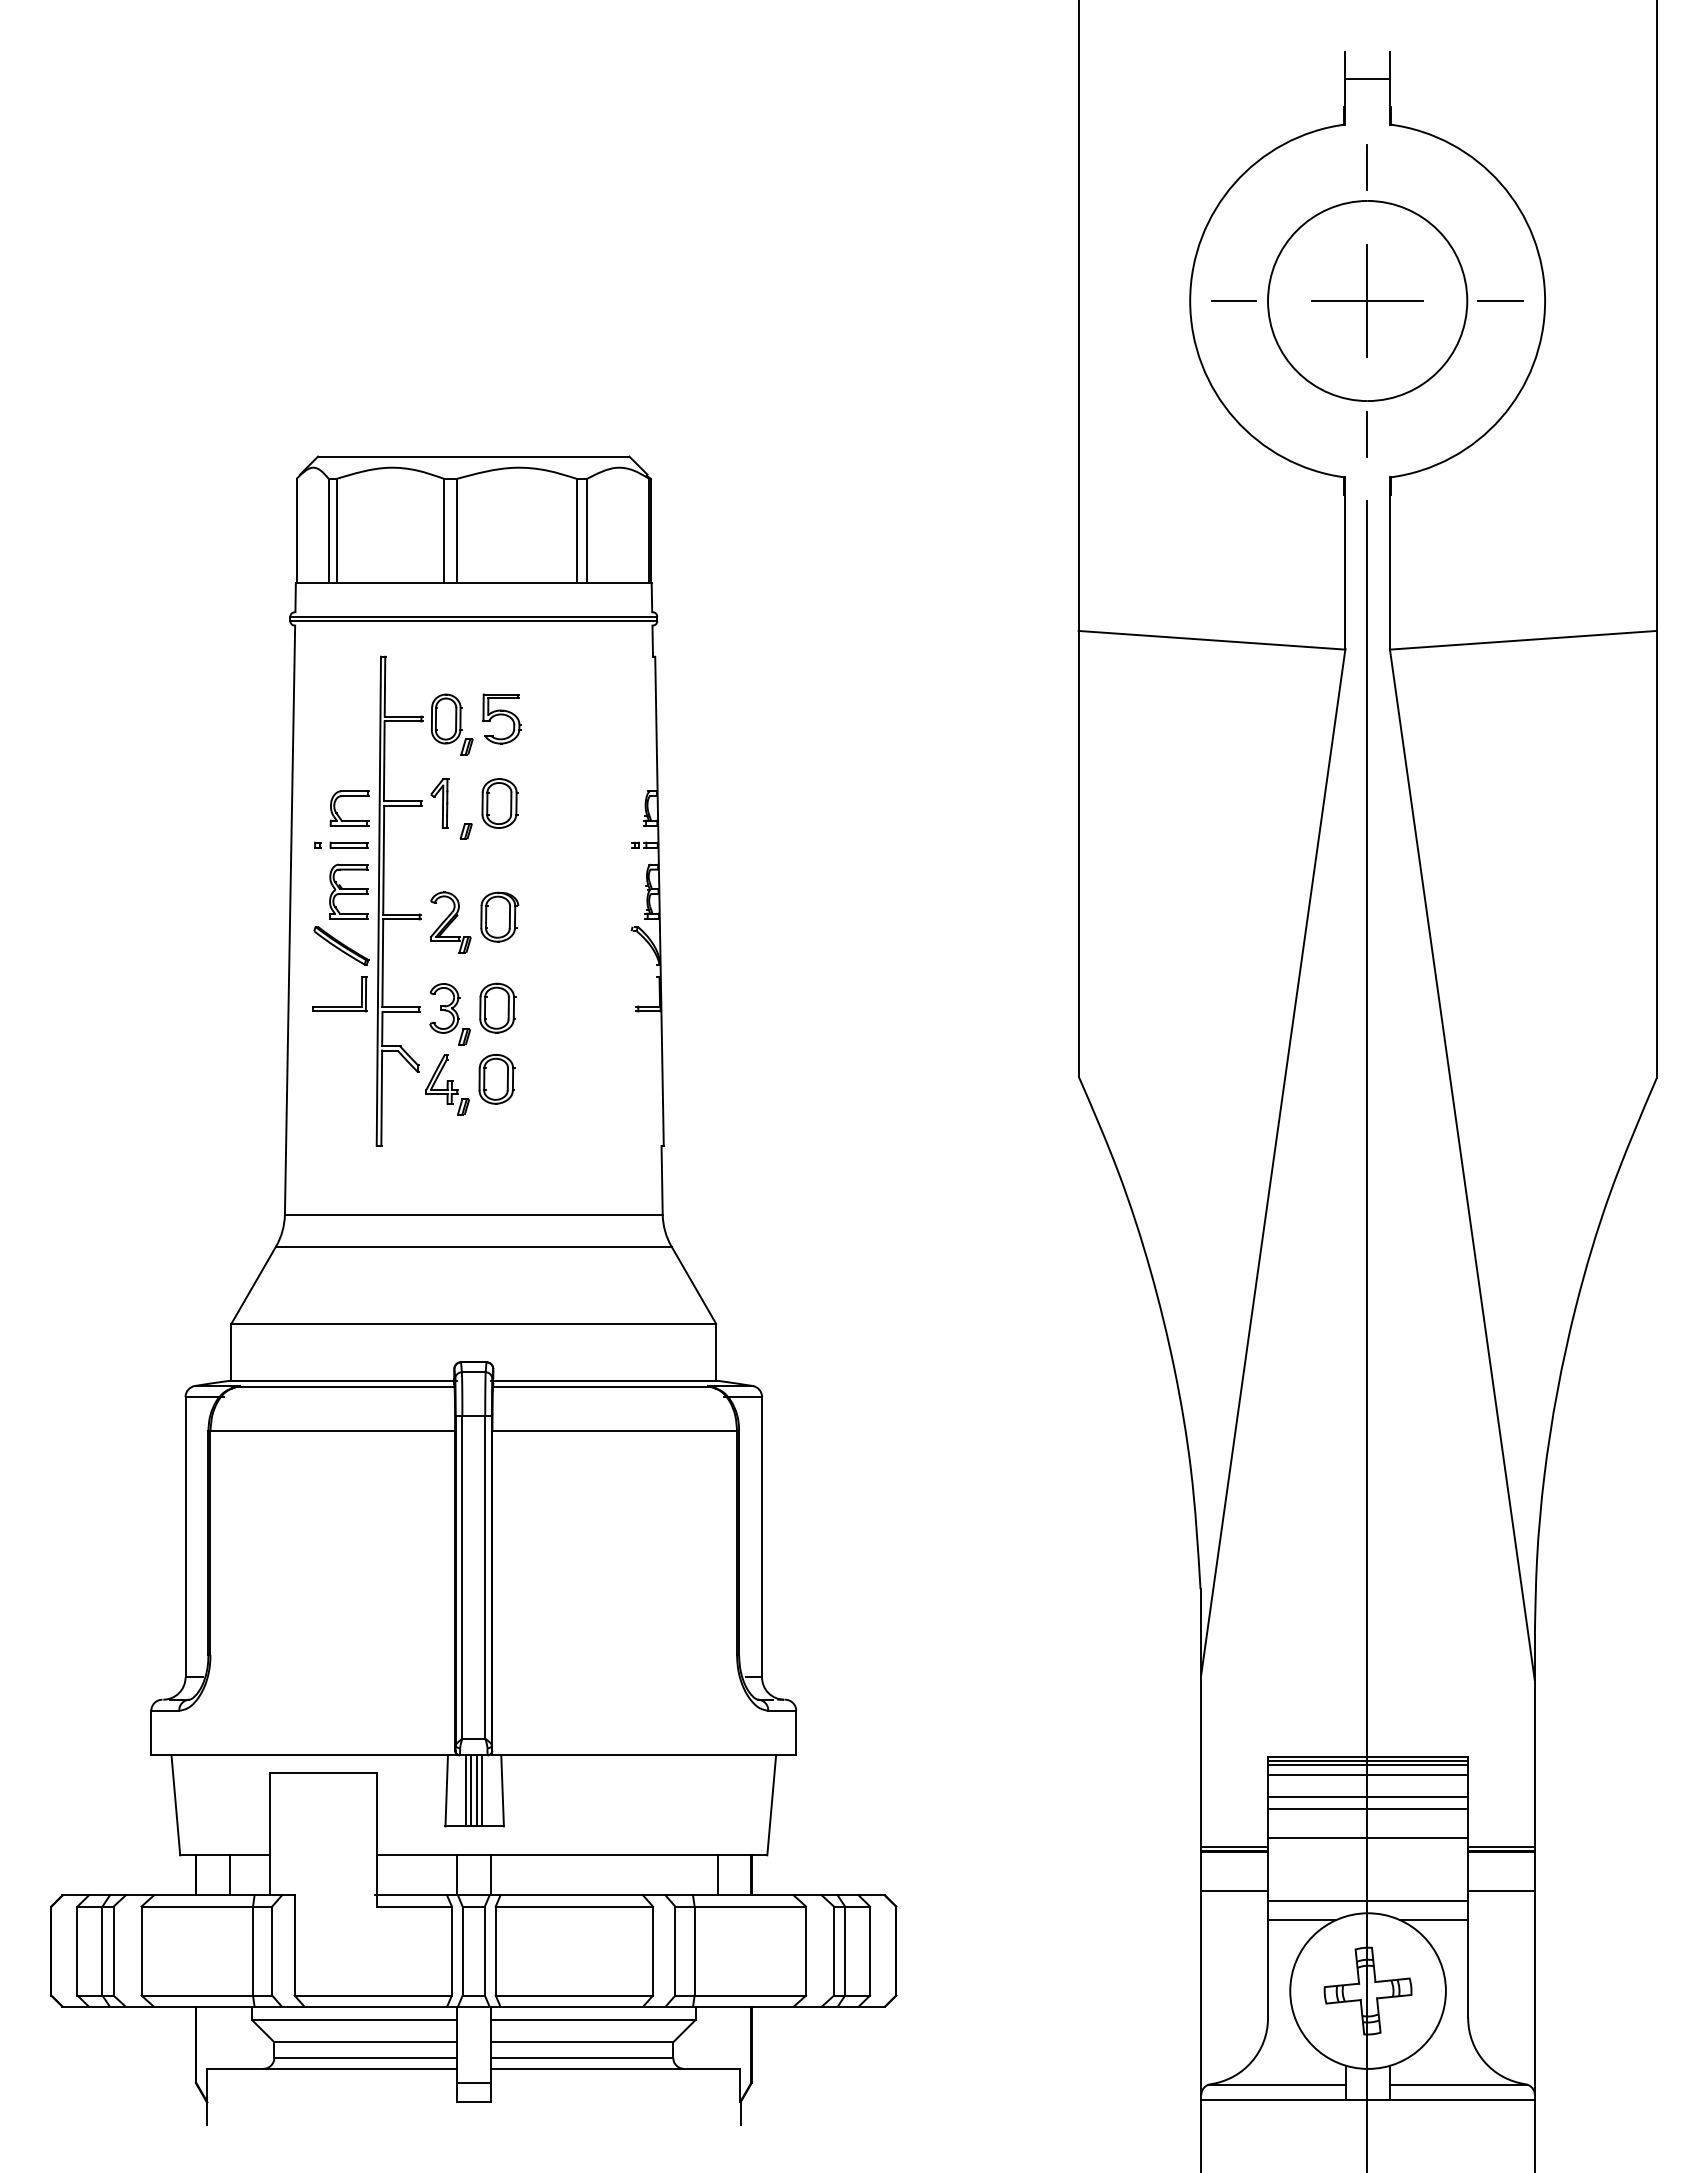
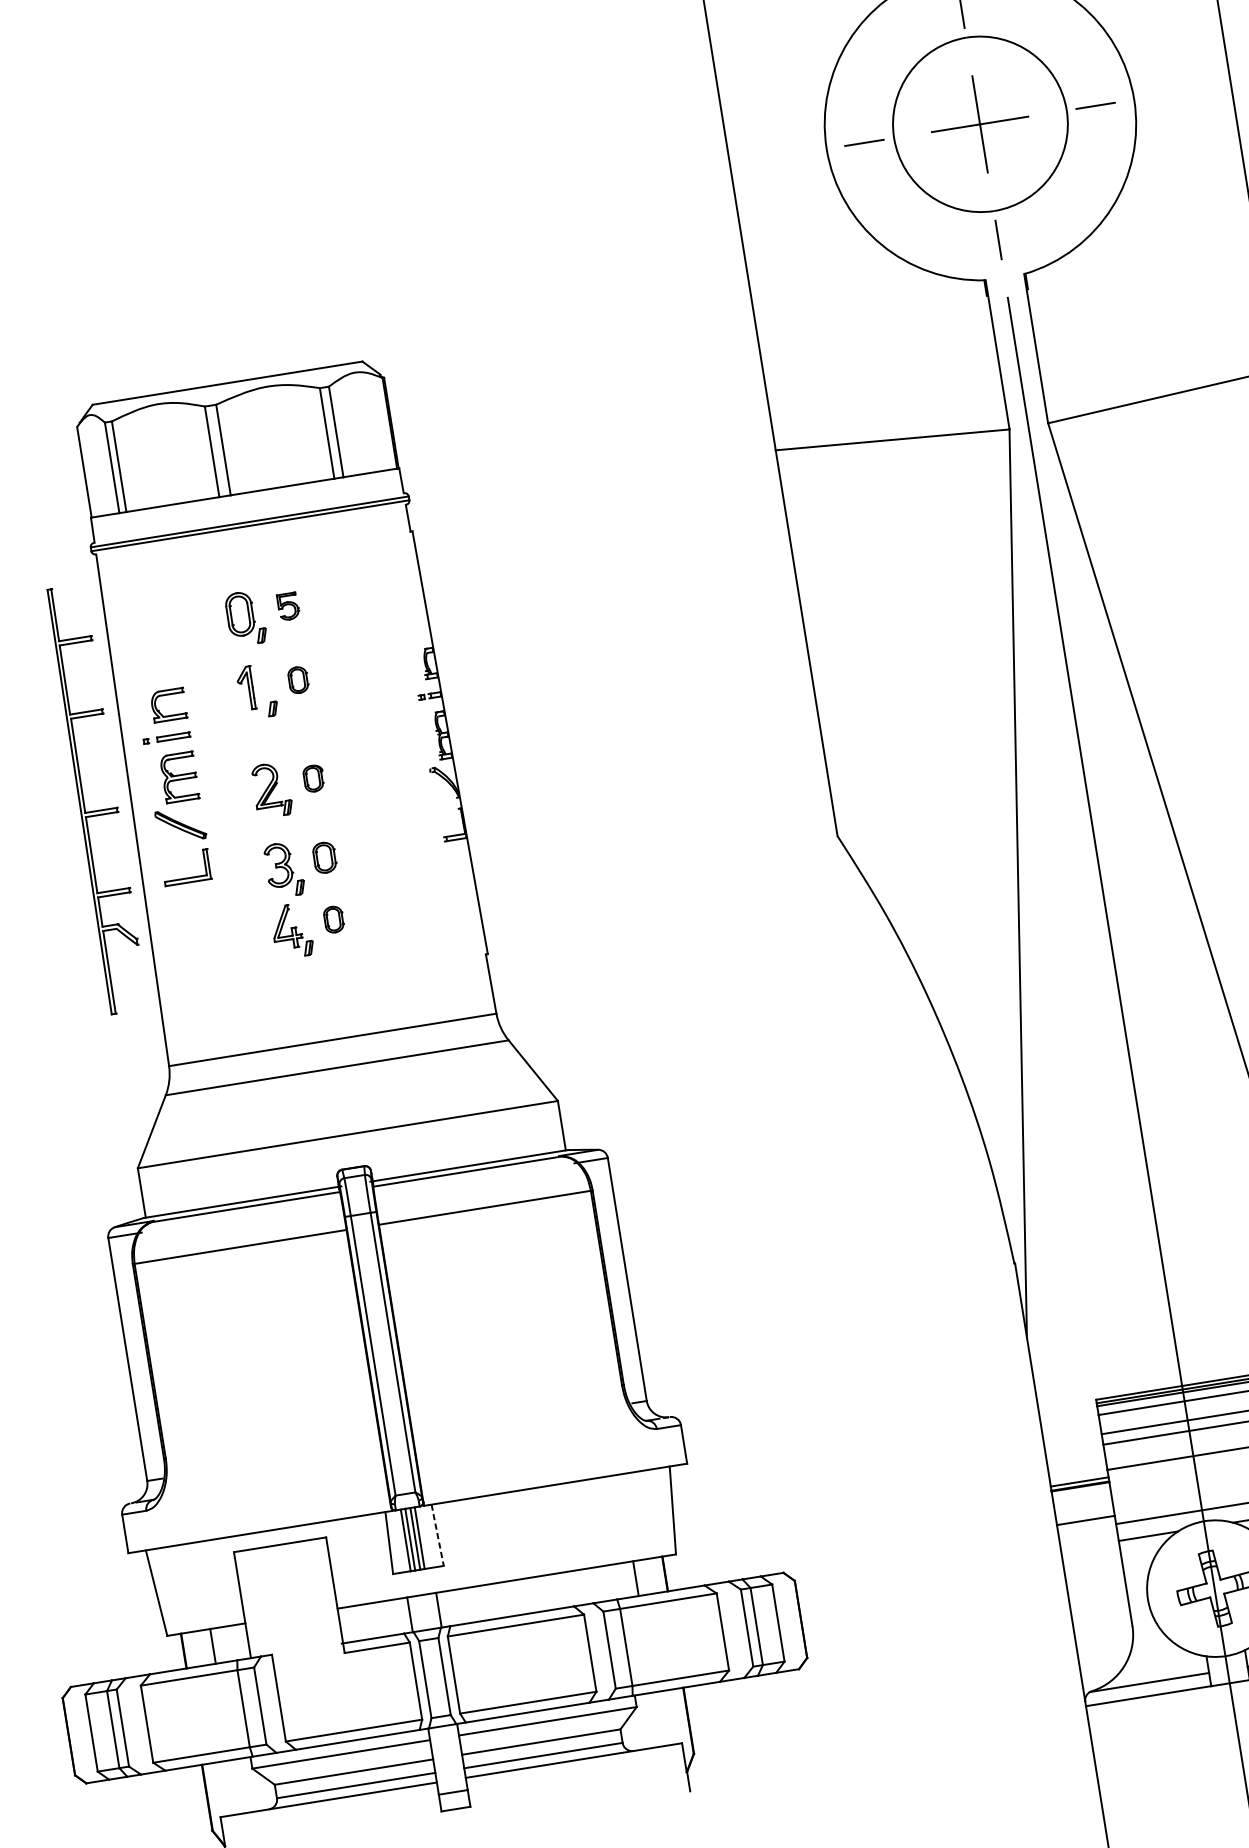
part: (501, 718) -> (287, 606), size x0.6
part: (499, 803) -> (297, 680), size x0.6
part: (399, 914) -> (99, 810), moved
part: (499, 916) -> (313, 778), size x0.6
part: (497, 1007) -> (324, 857), size x0.7
part: (496, 1079) -> (333, 919), size x0.6
line: (502, 1790) -> (437, 1534), solid -> dashed

